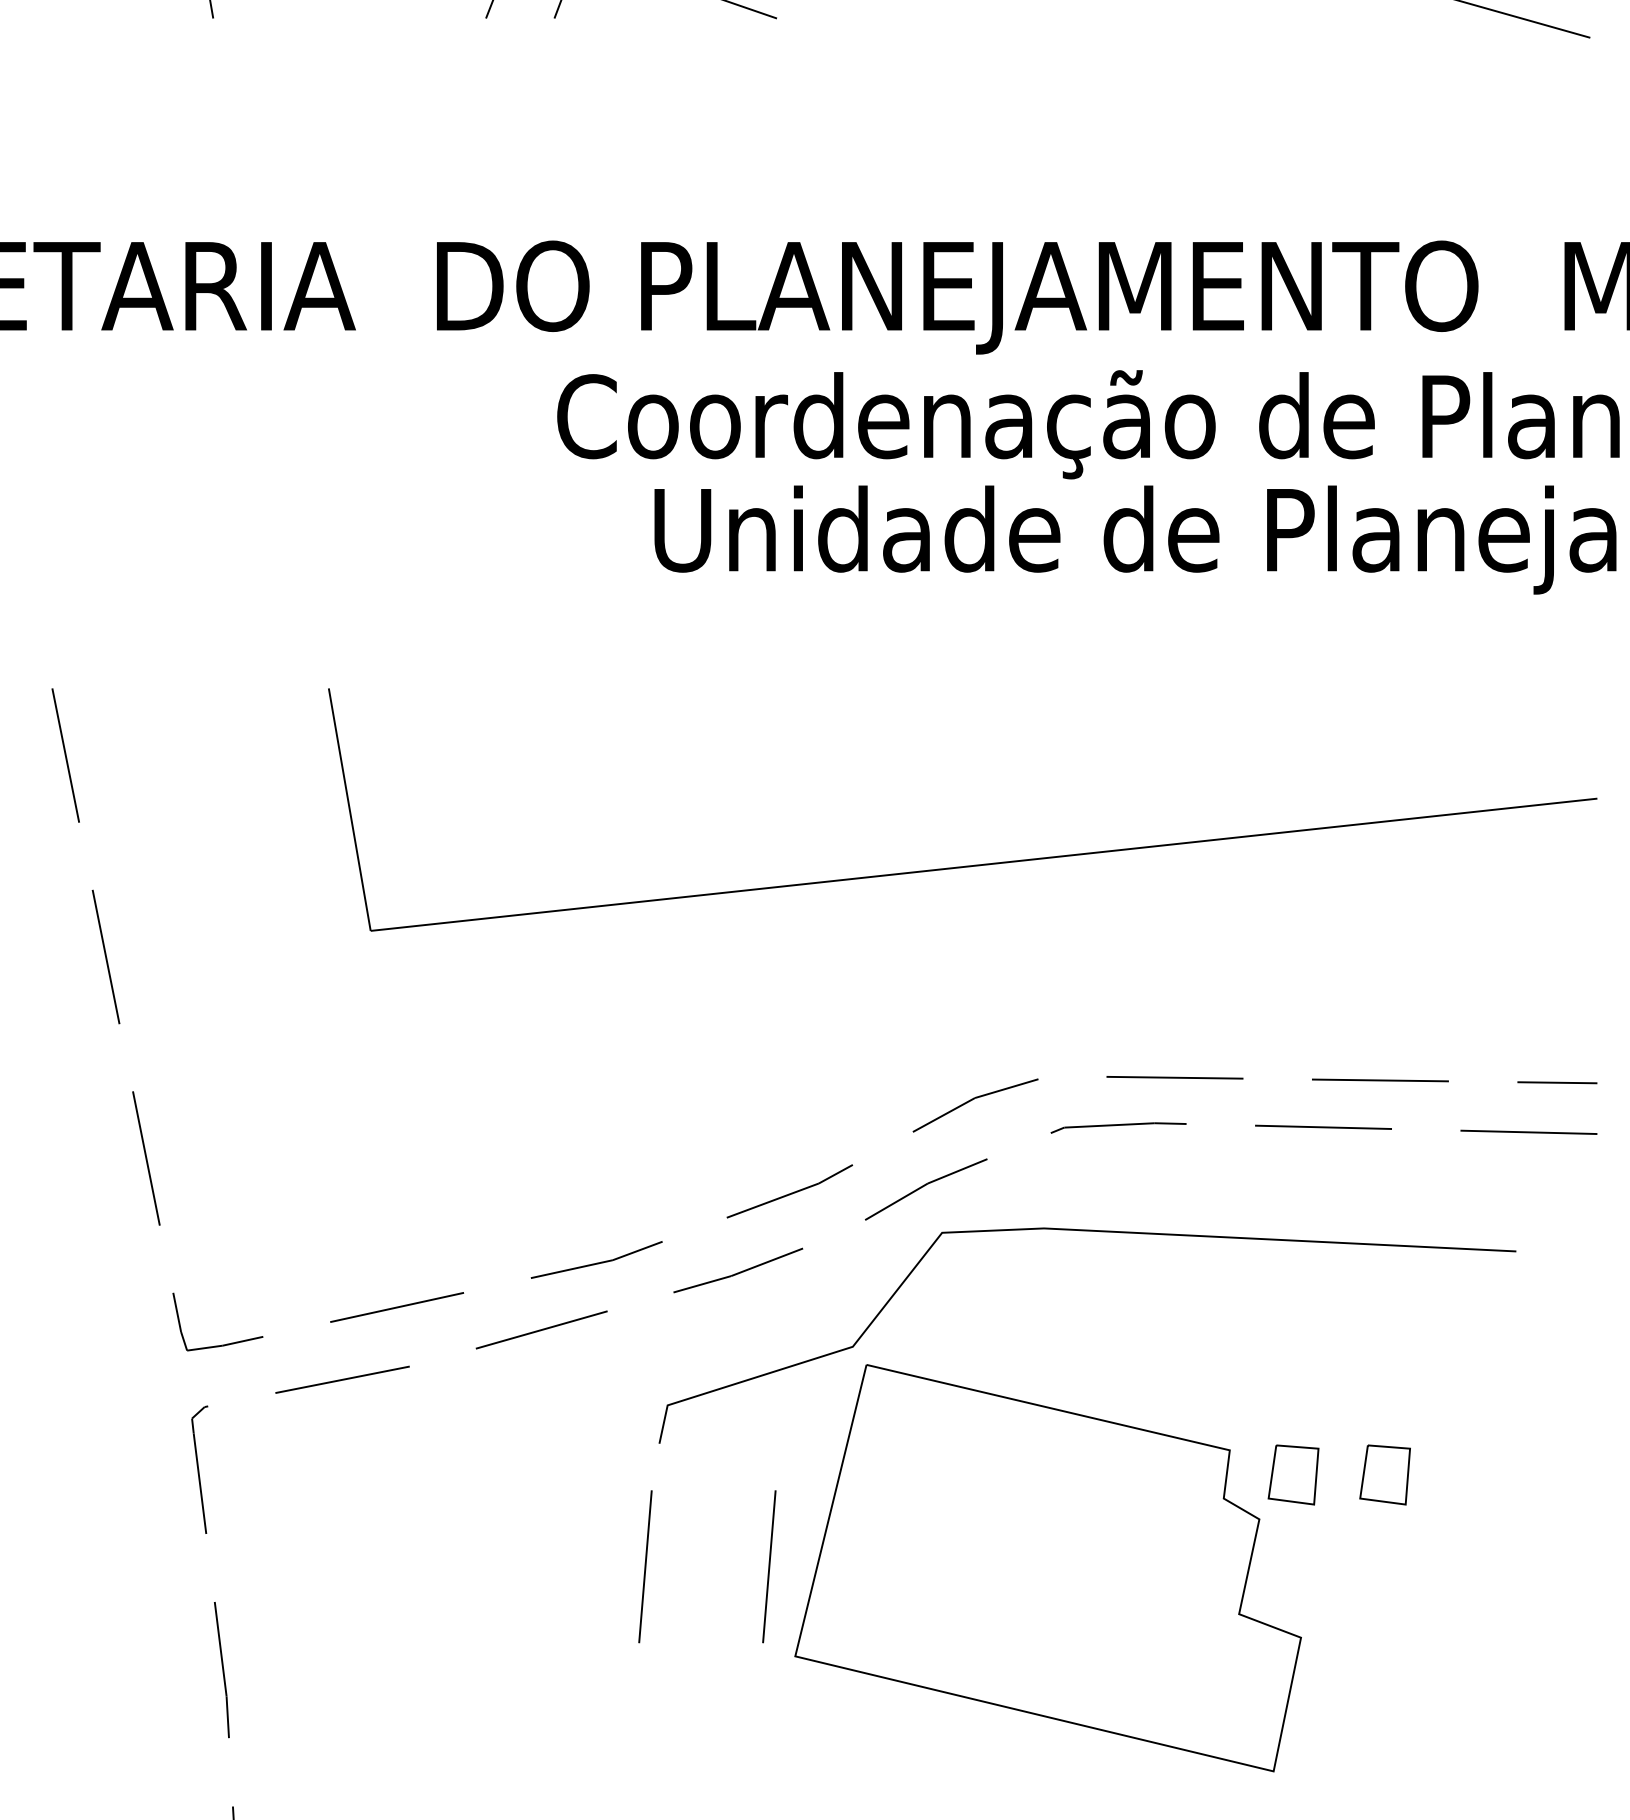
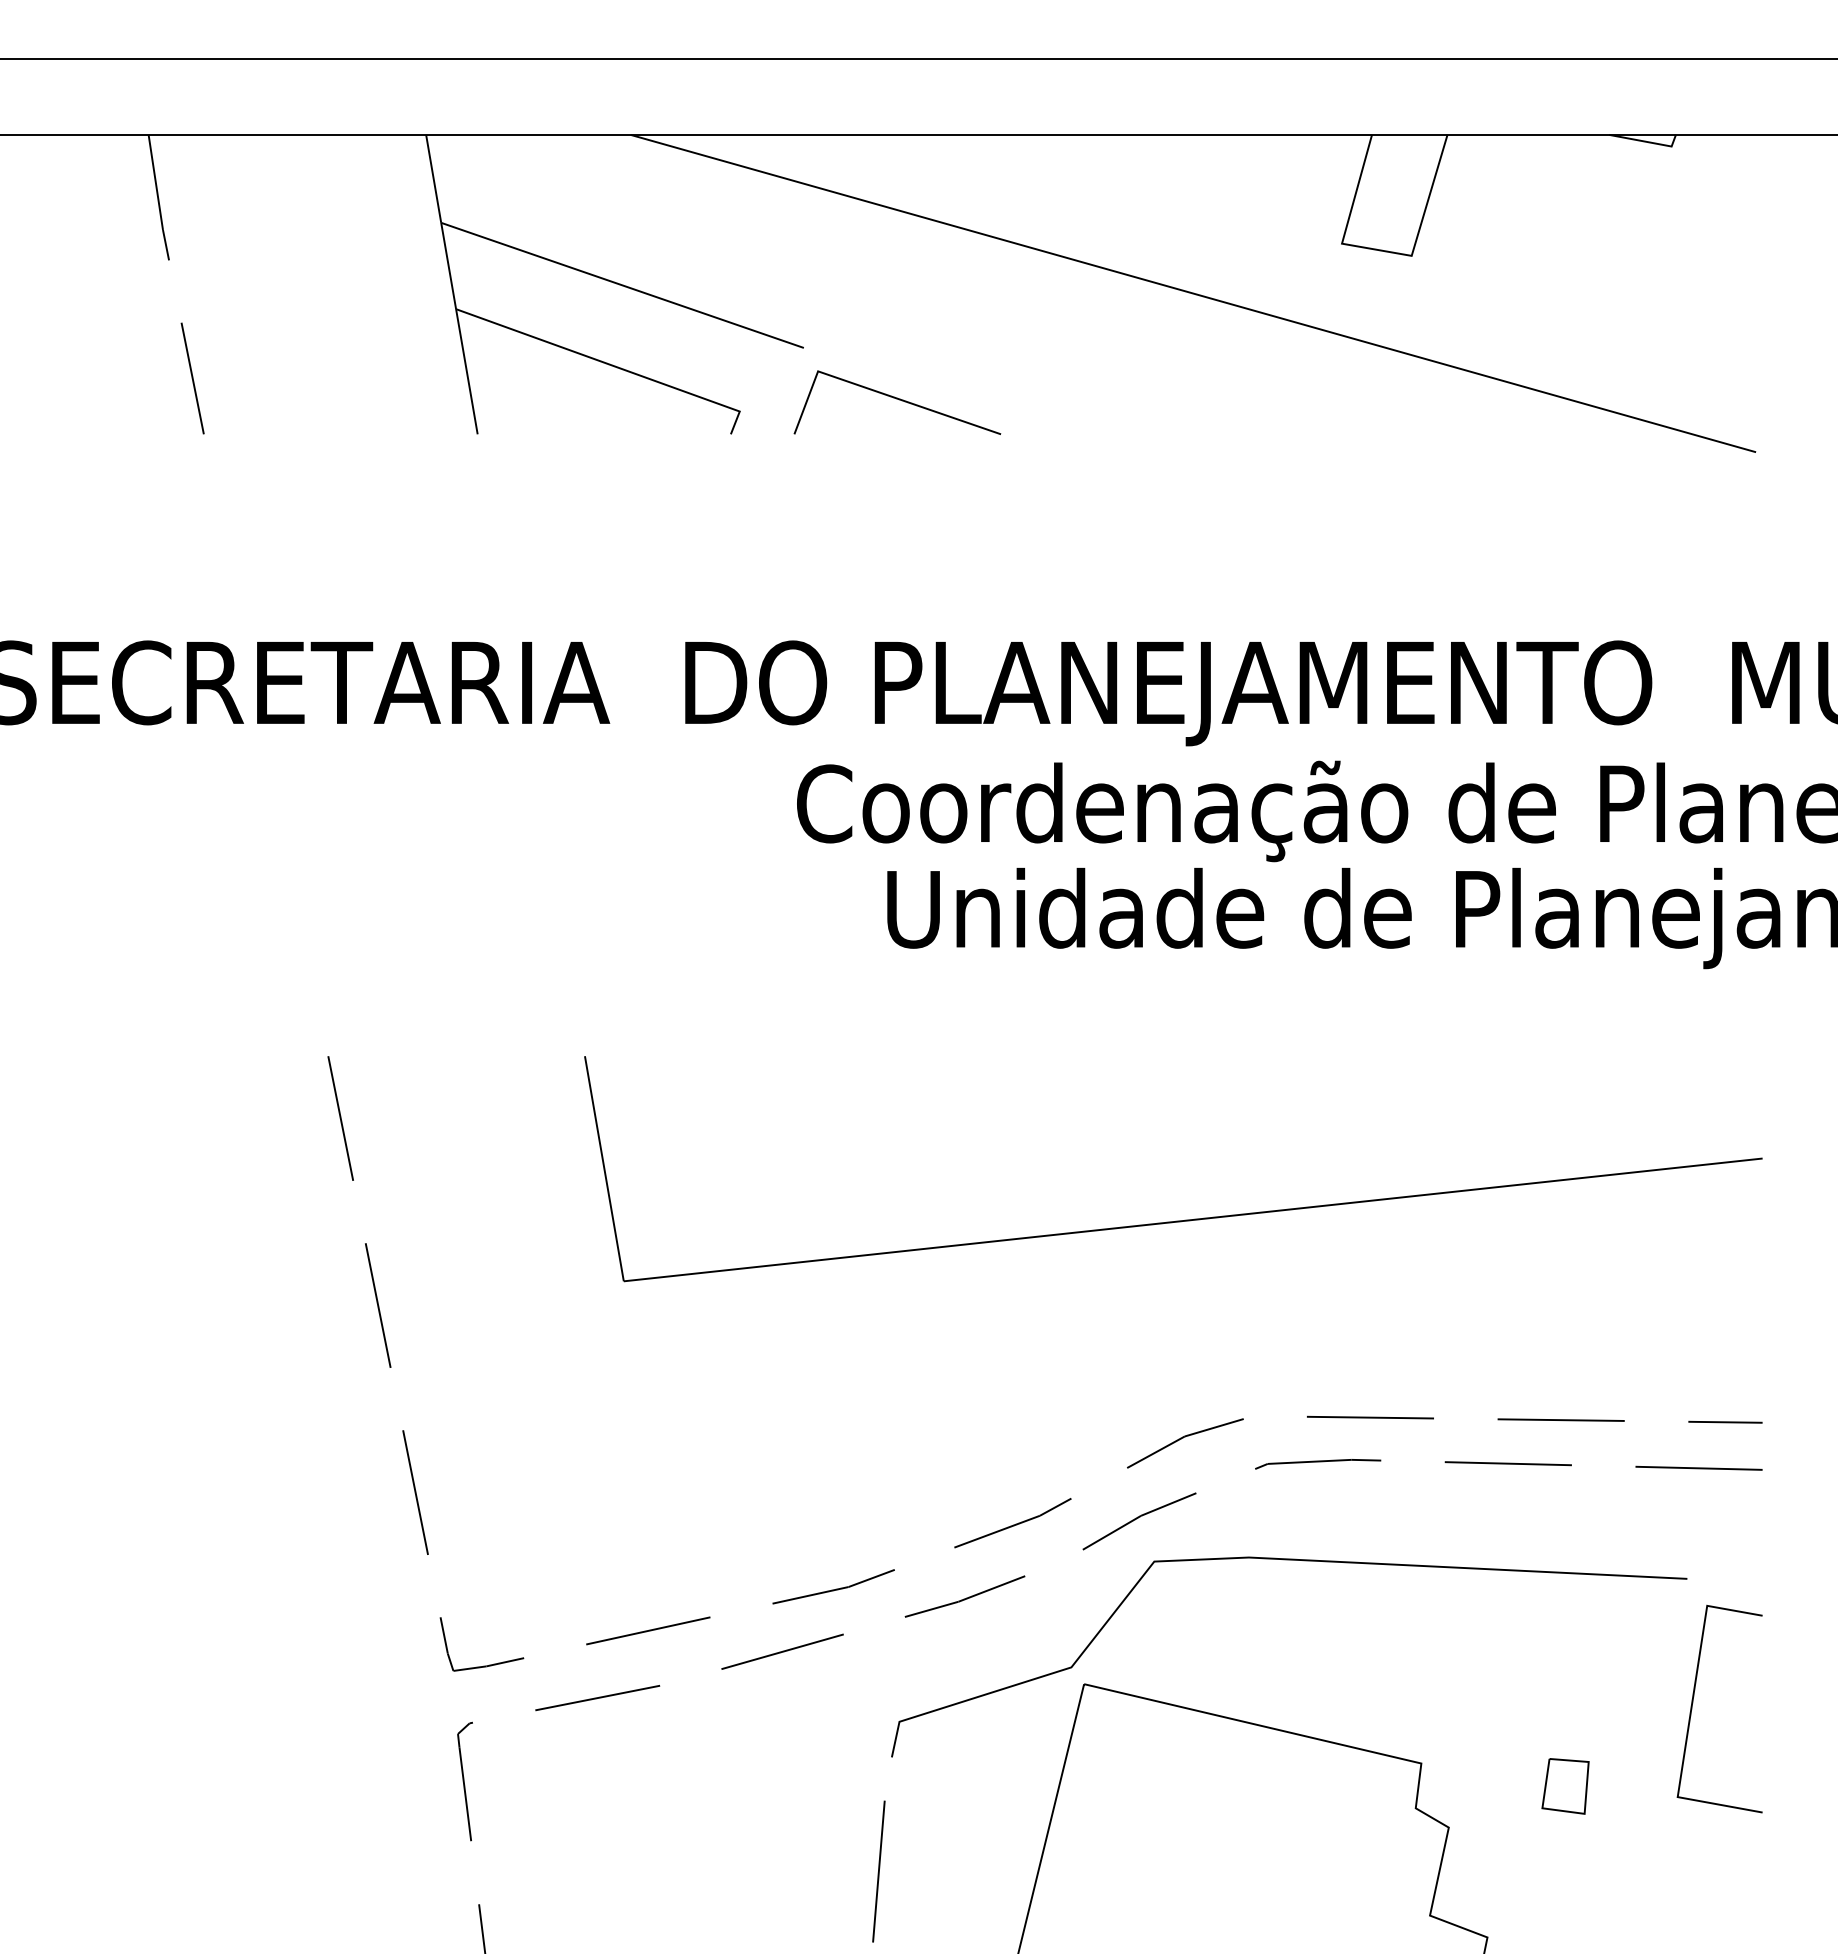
line: (1522, 1385) -> (1693, 1703), added
part: (1293, 1475) -> (1480, 1786), removed
line: (768, 1566) -> (993, 1871), removed

